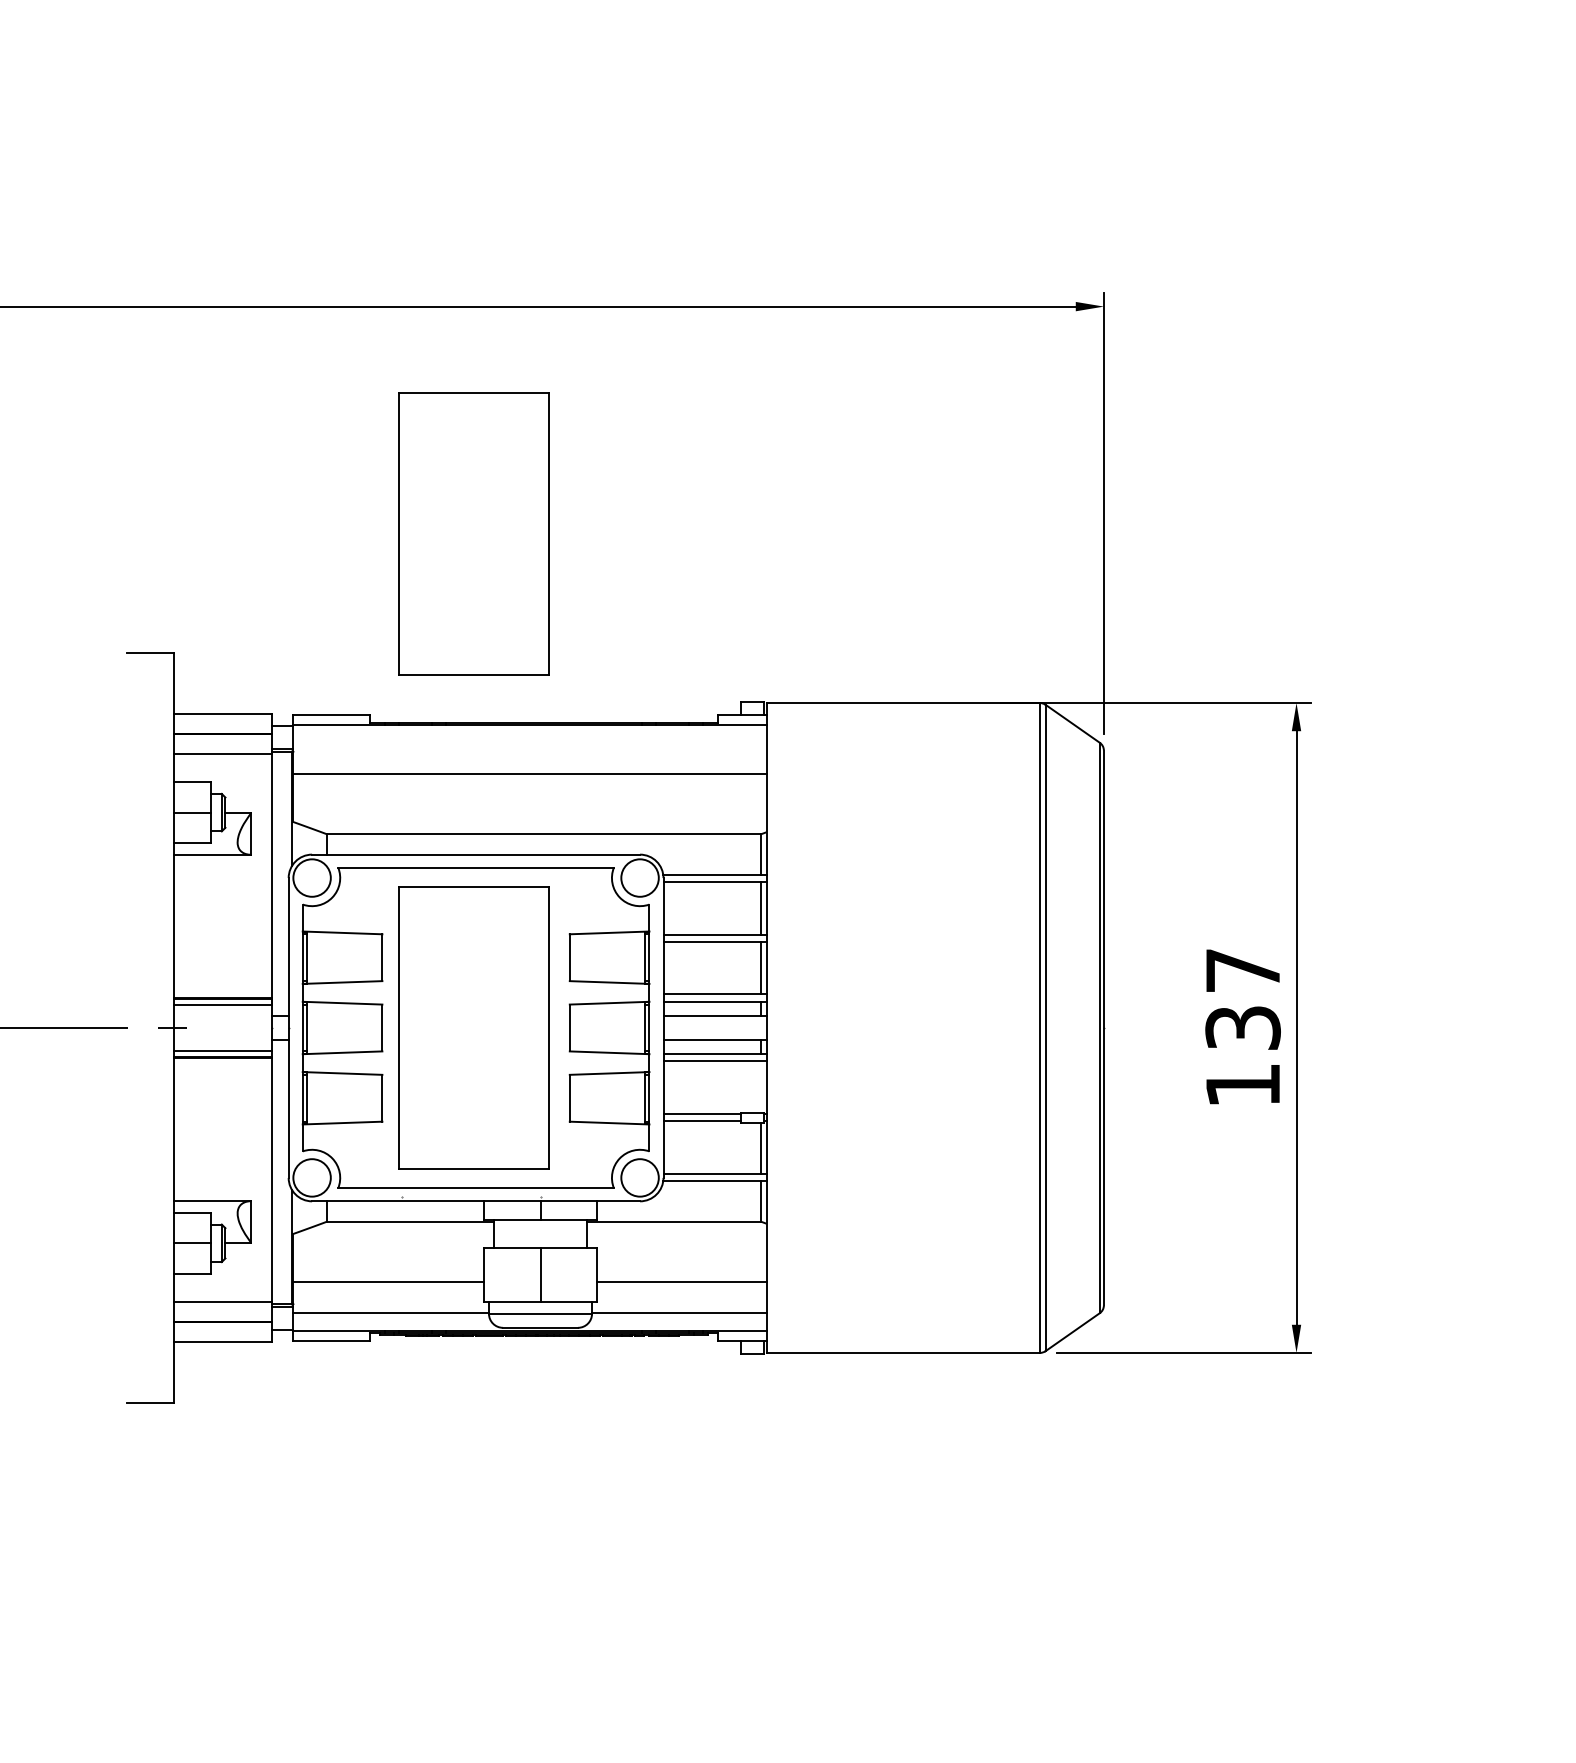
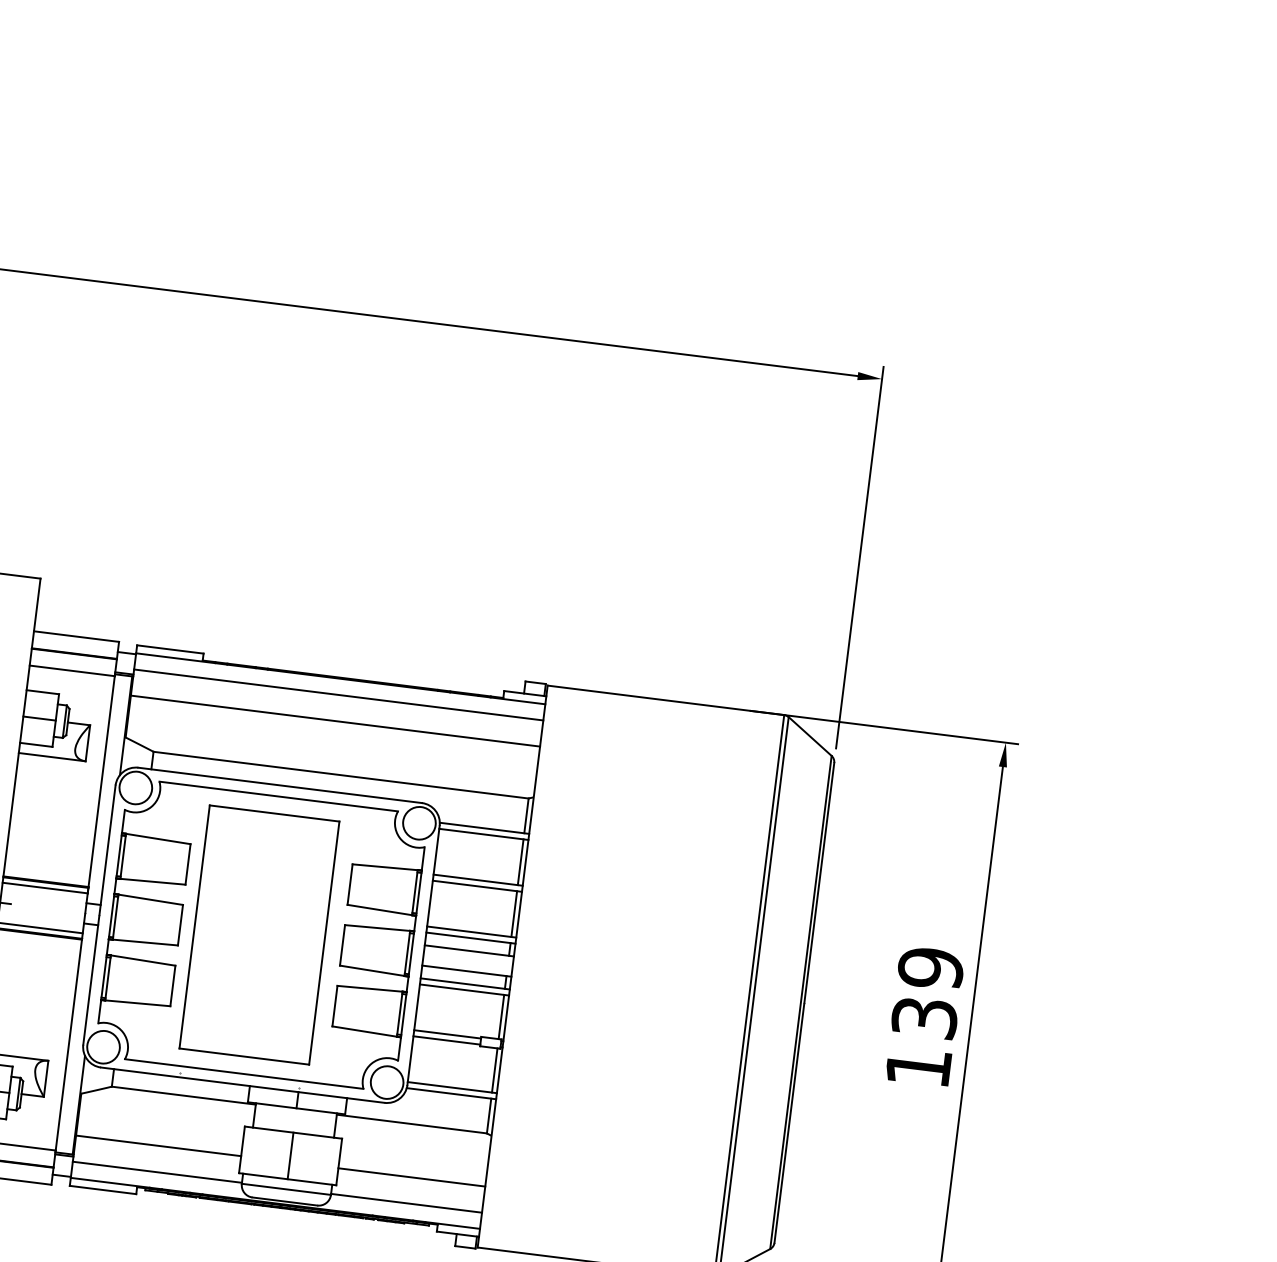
part: (473, 533) -> (312, 507), removed
line: (529, 743) -> (338, 695), added
text: (1242, 970) -> (930, 968), 137 -> 139
line: (760, 1086) -> (501, 1016), added

